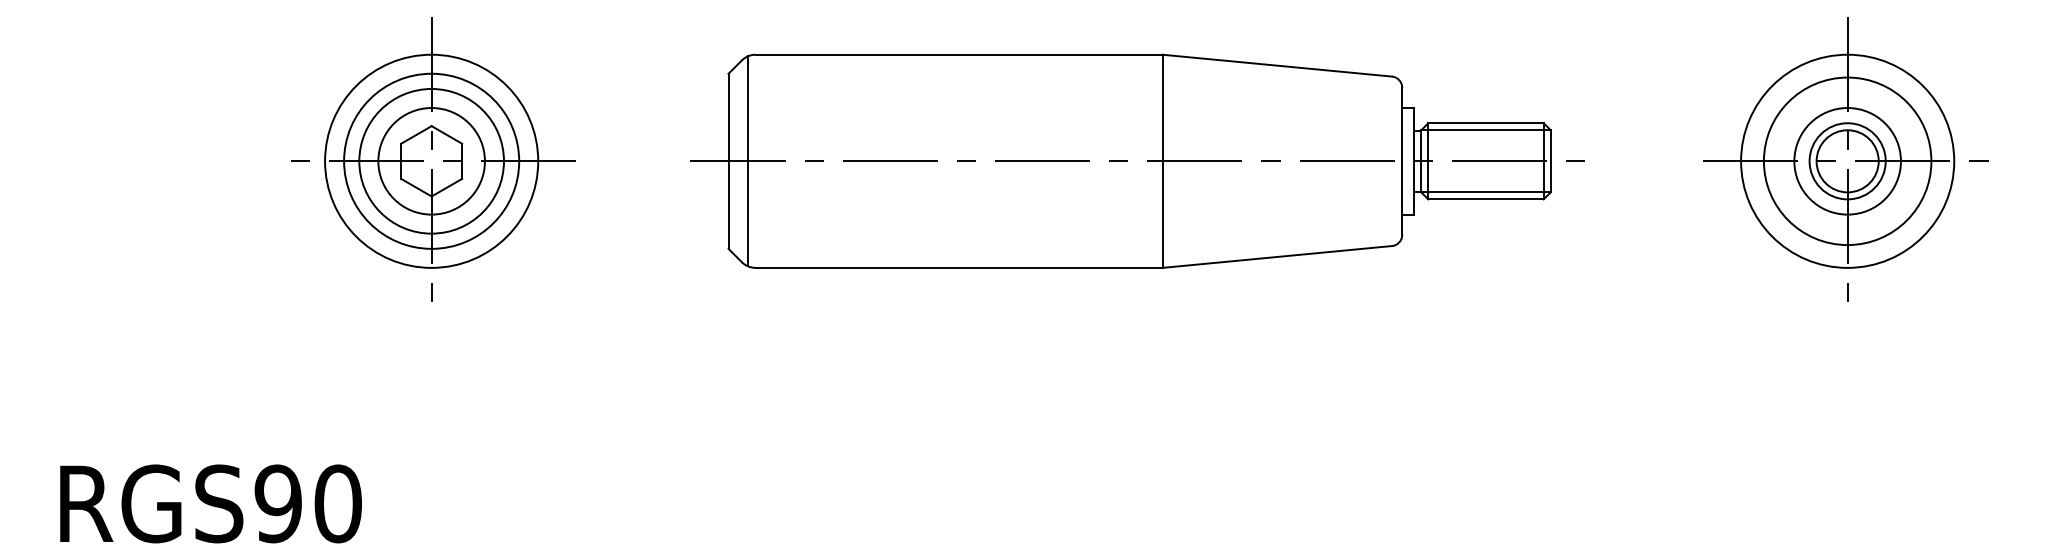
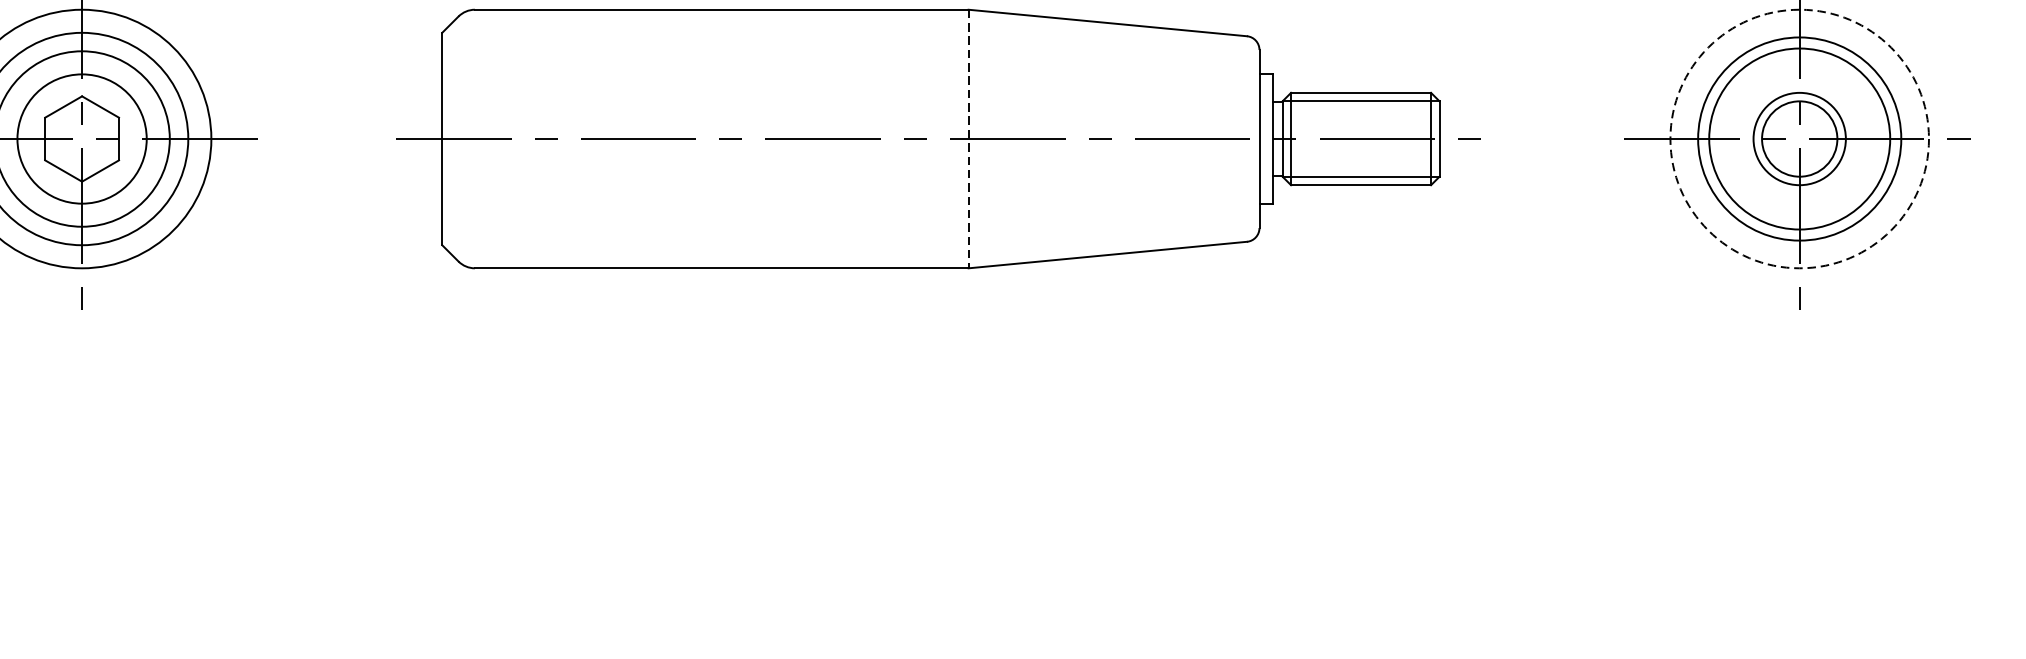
circle: (1847, 160) -> (1799, 138), solid -> dashed
line: (747, 161) -> (465, 139), removed
line: (1162, 161) -> (968, 139), solid -> dashed
circle: (1847, 161) -> (1799, 139), size x1.4

